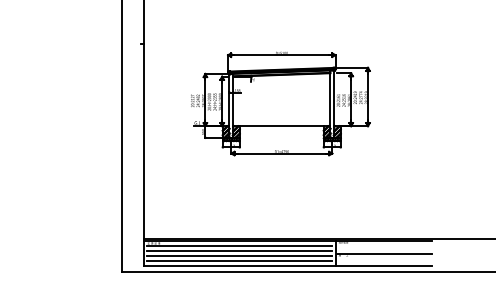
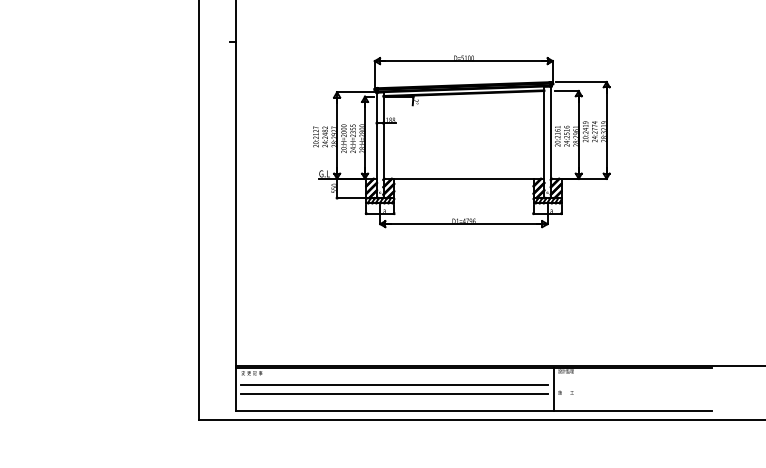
line: (239, 245) -> (393, 376), removed
line: (383, 253) -> (632, 389), removed
line: (239, 261) -> (393, 403), removed

